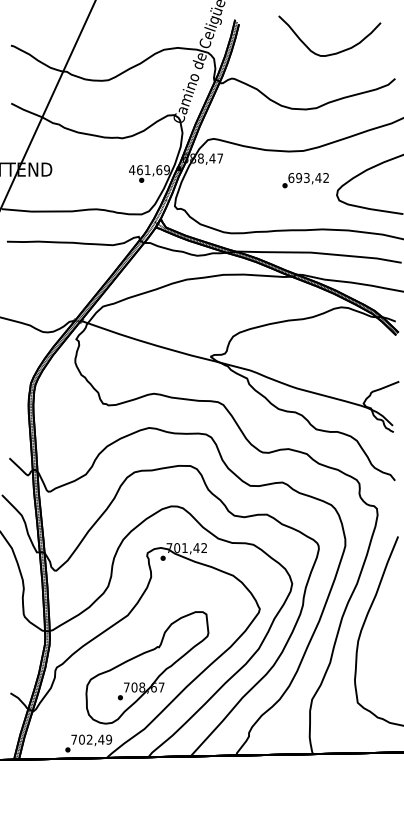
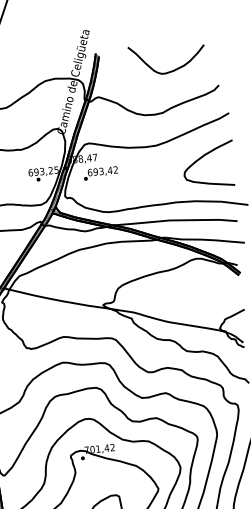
text: (149, 170) -> (43, 171), 461,69 -> 693,25
text: (305, 180) -> (100, 173), moved

